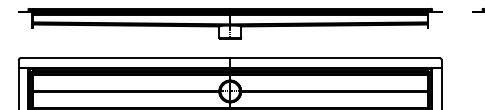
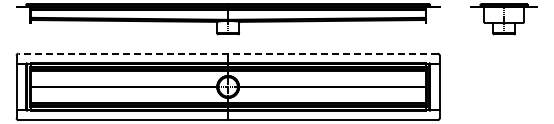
line: (230, 58) -> (228, 53), solid -> dashed

